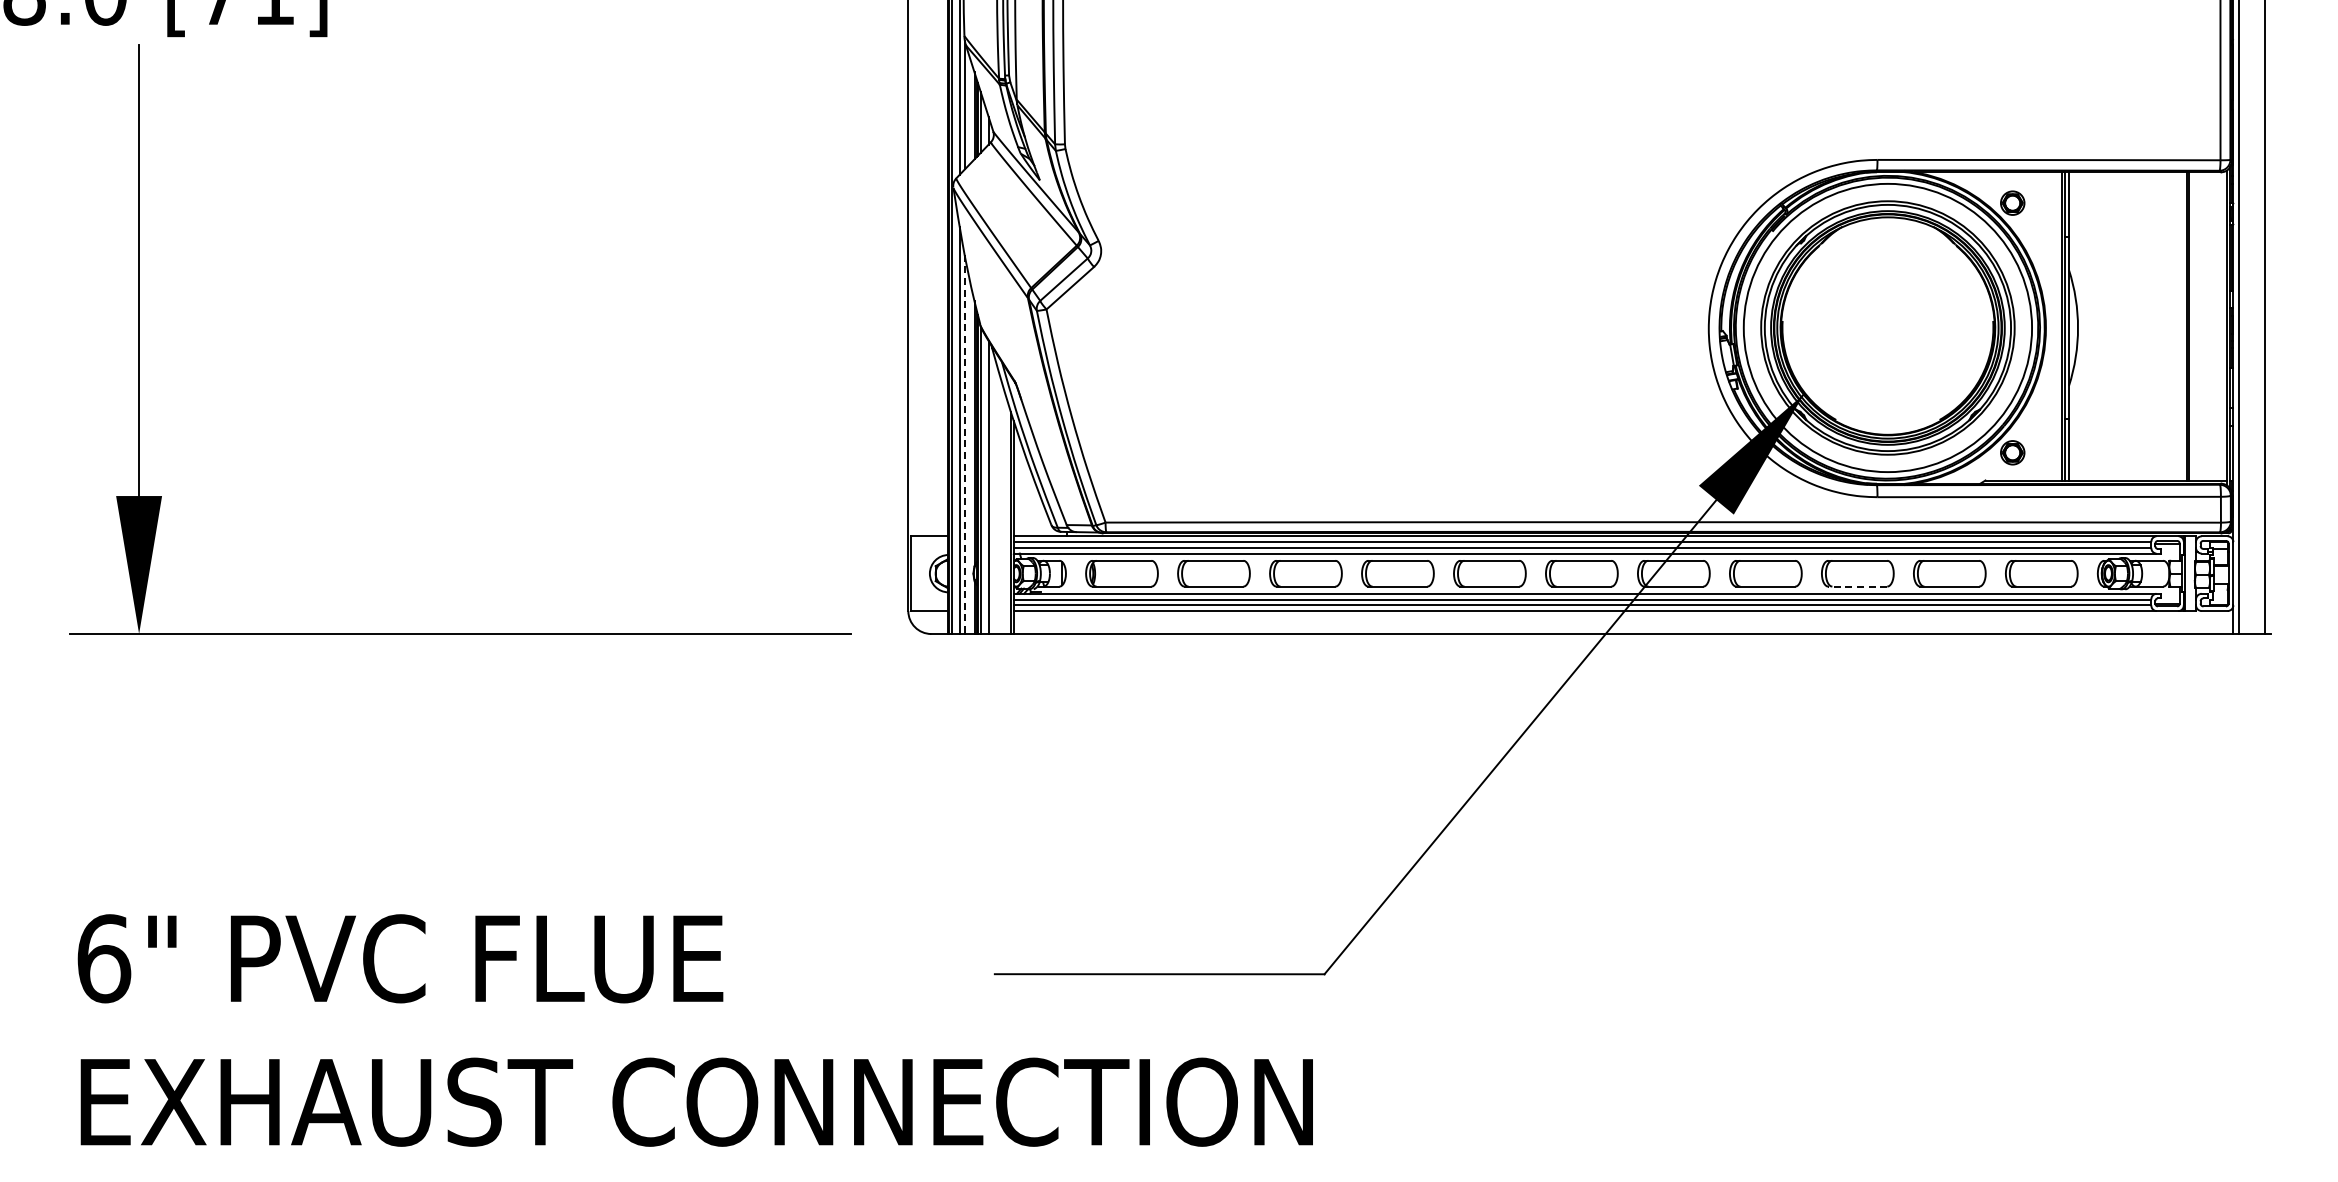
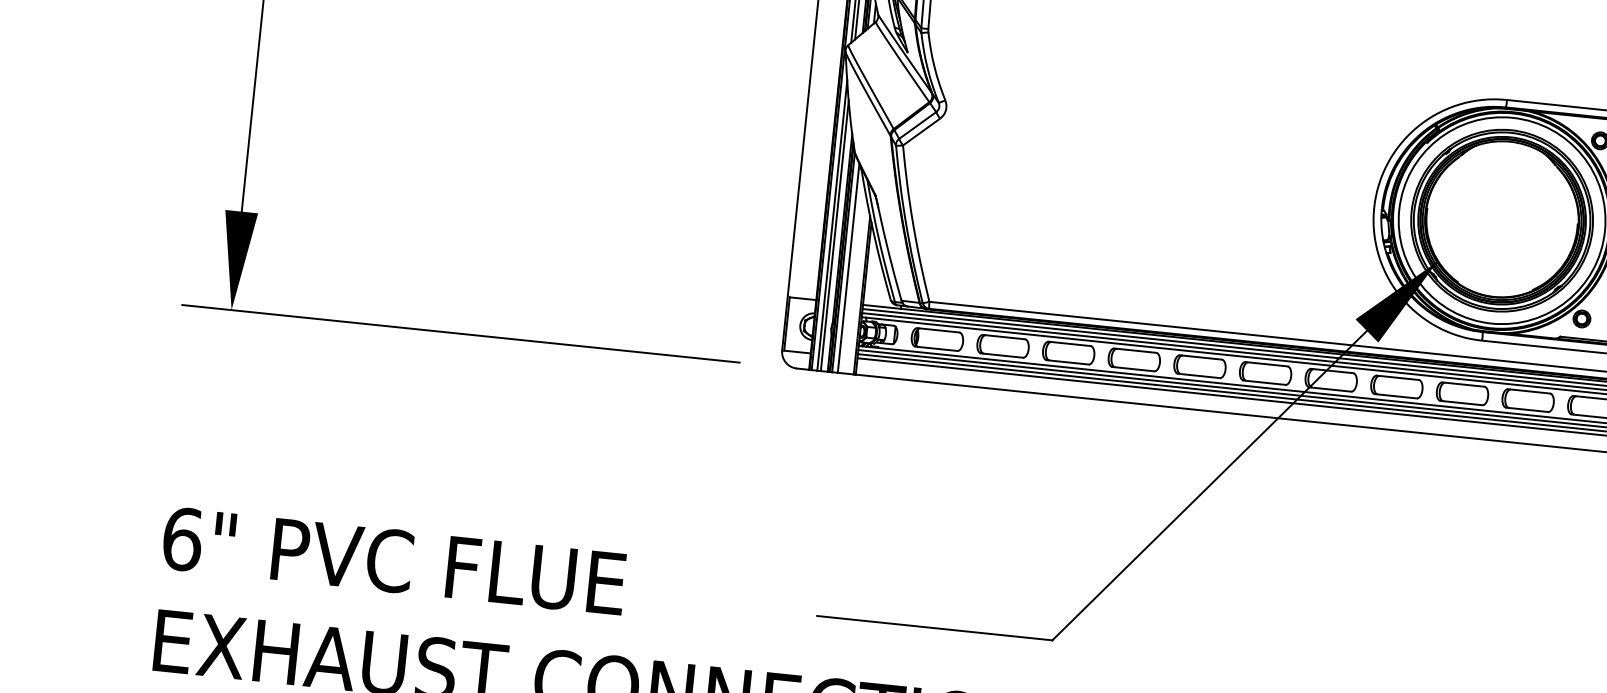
line: (964, 444) -> (834, 235), dashed -> solid
line: (1857, 586) -> (1461, 402), dashed -> solid

